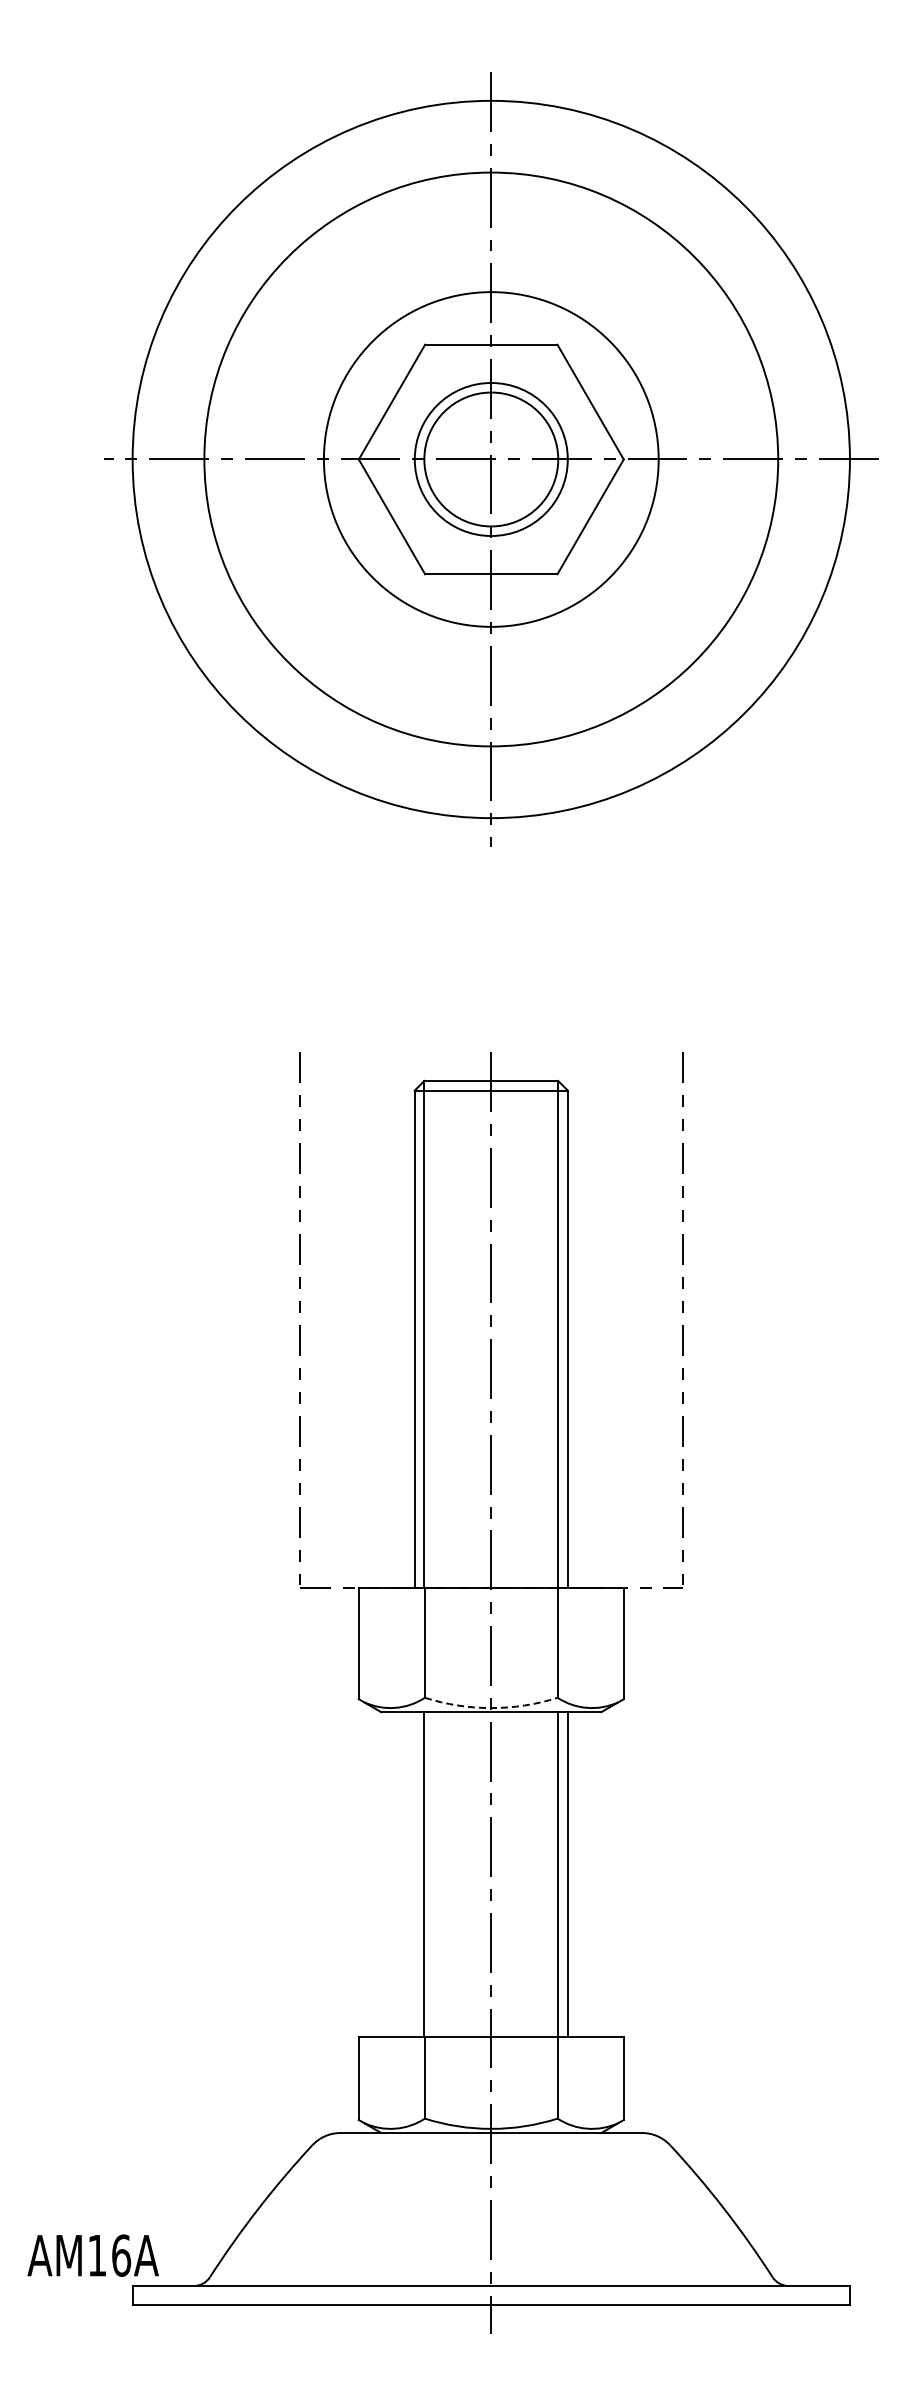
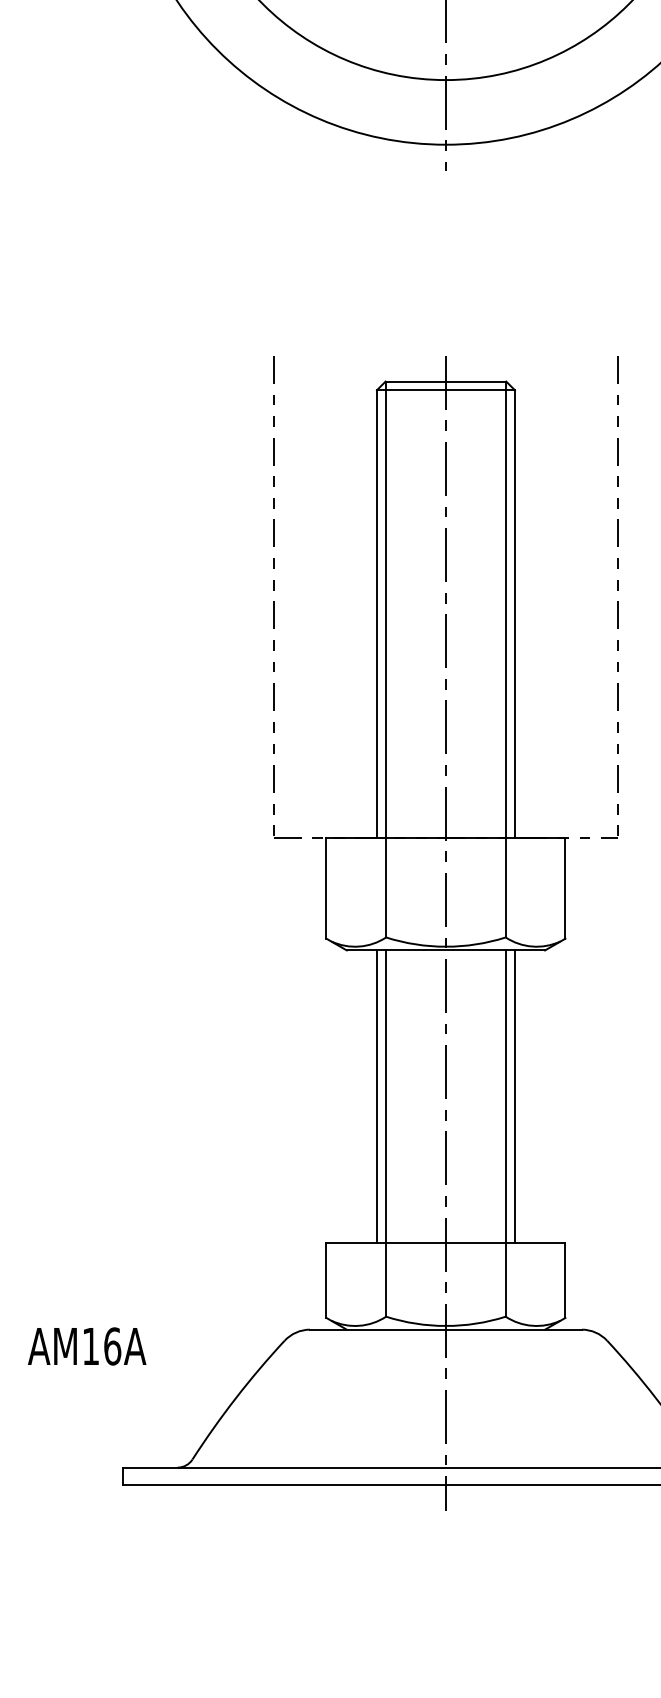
arc: (491, 1708) -> (446, 947), dashed -> solid
line: (414, 1874) -> (376, 1096), added
text: (92, 2255) -> (86, 1346), moved

